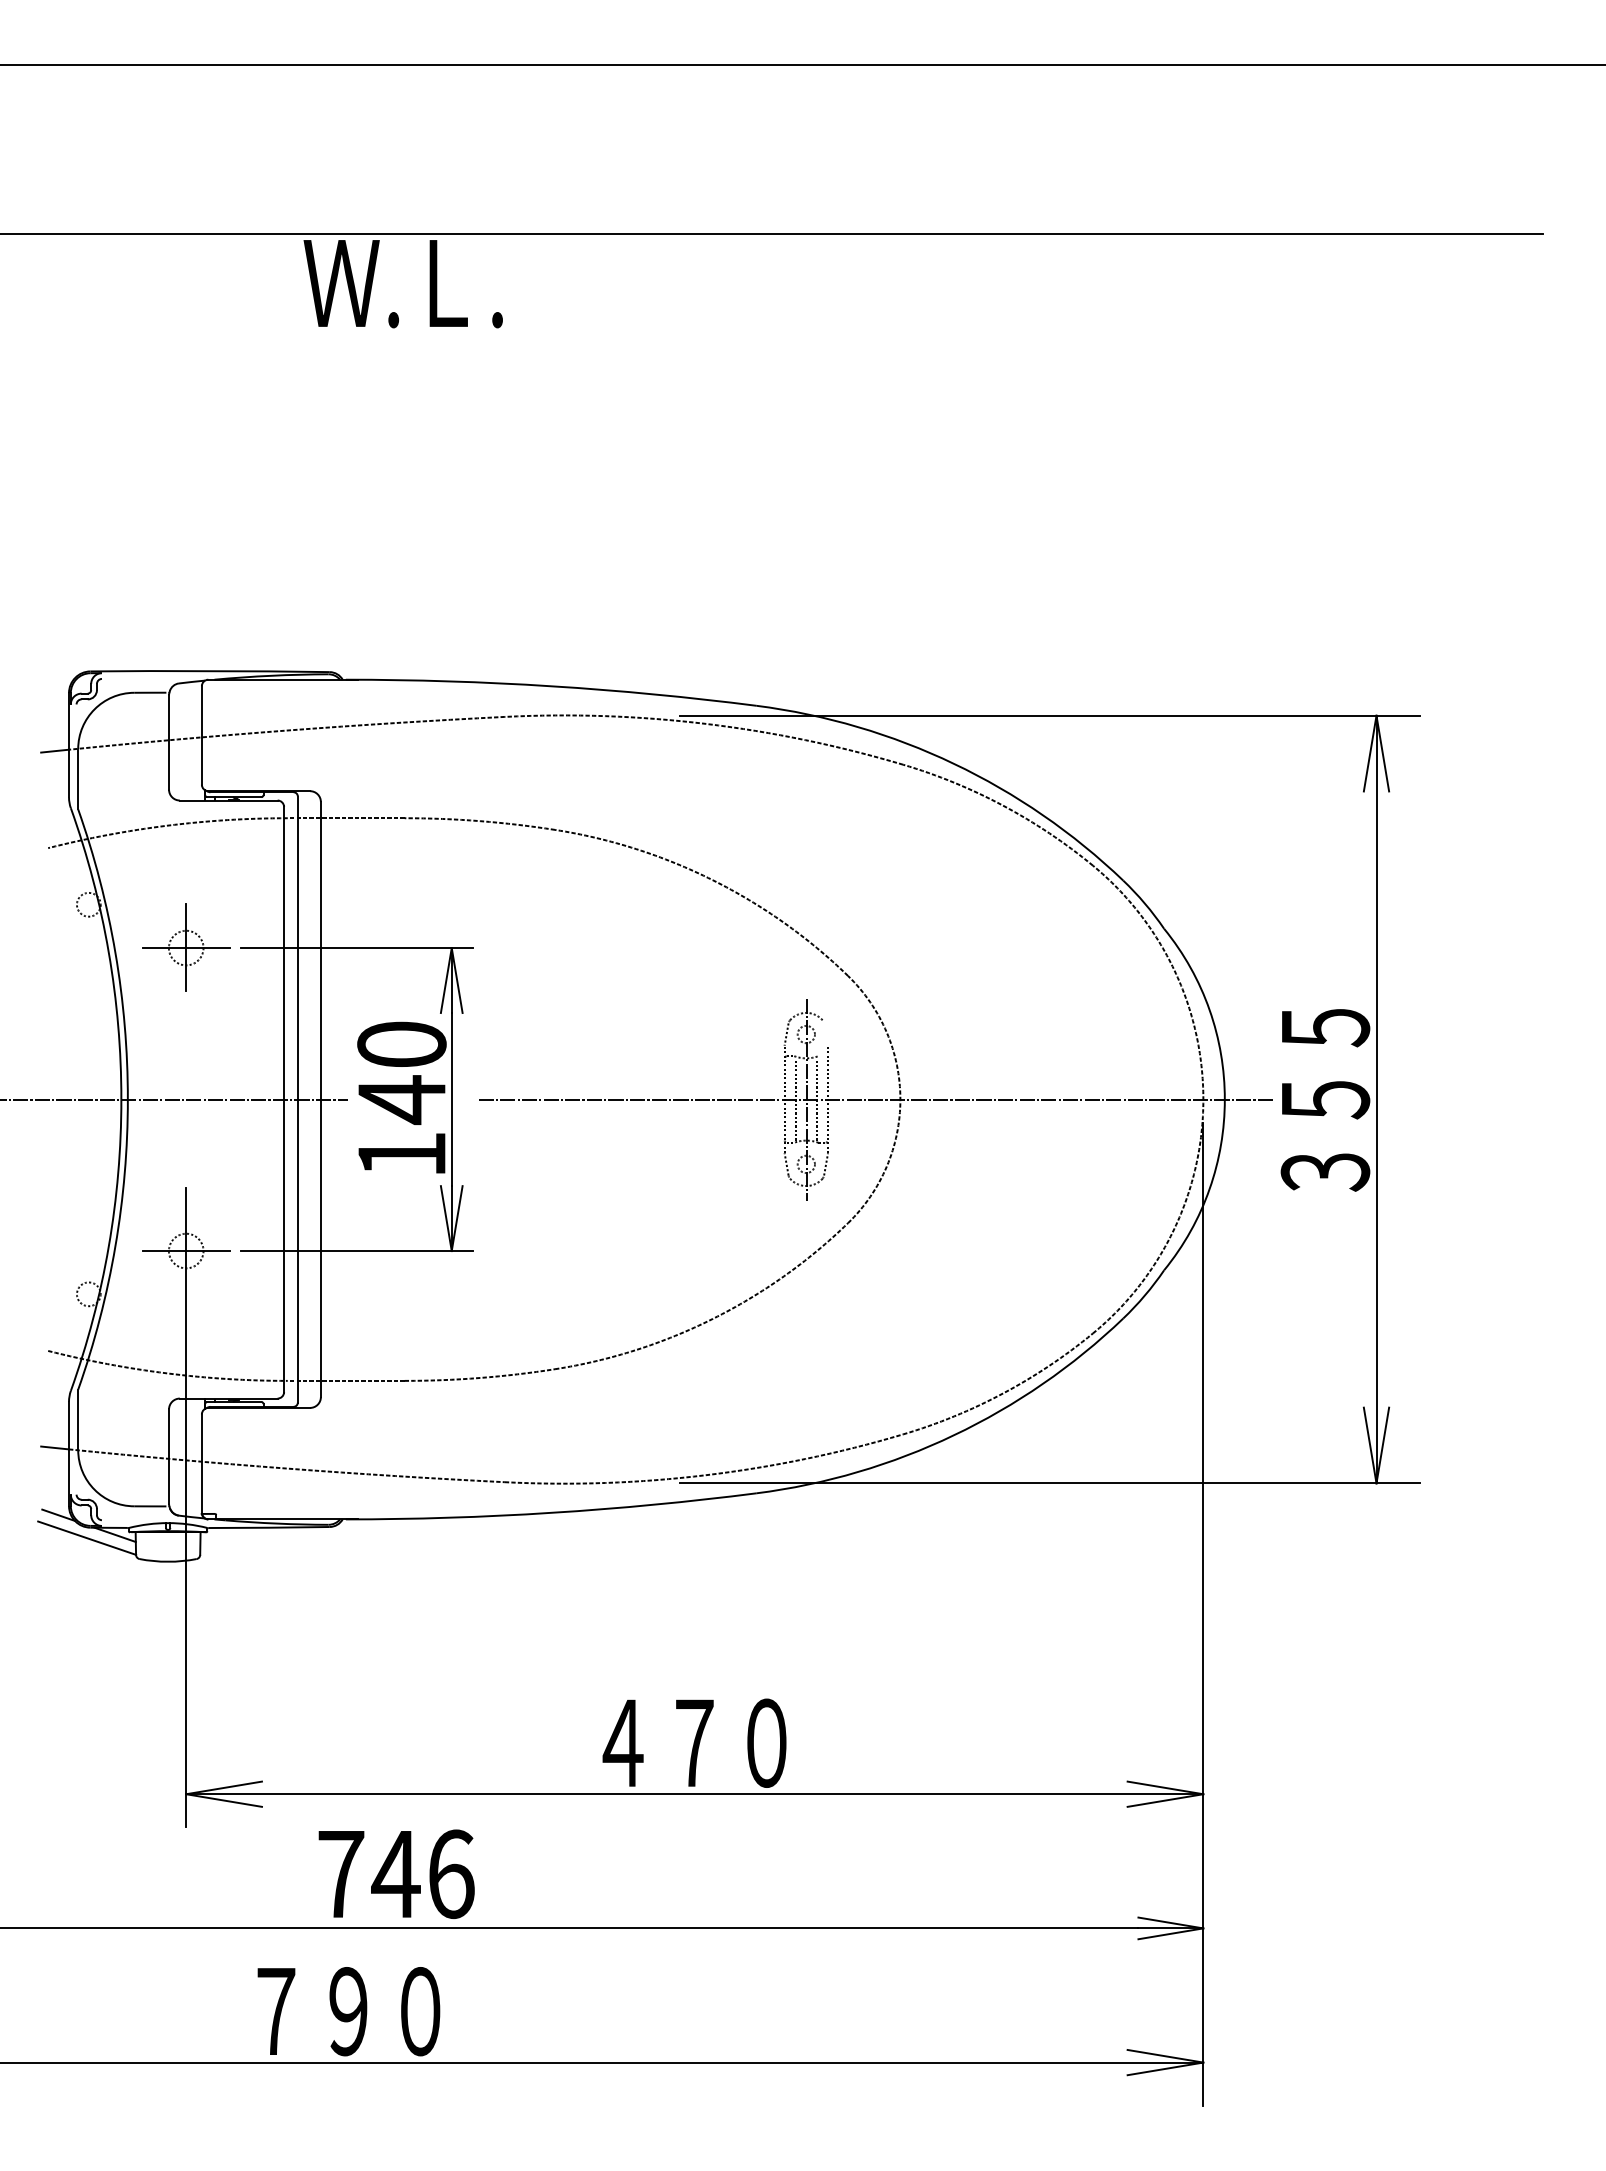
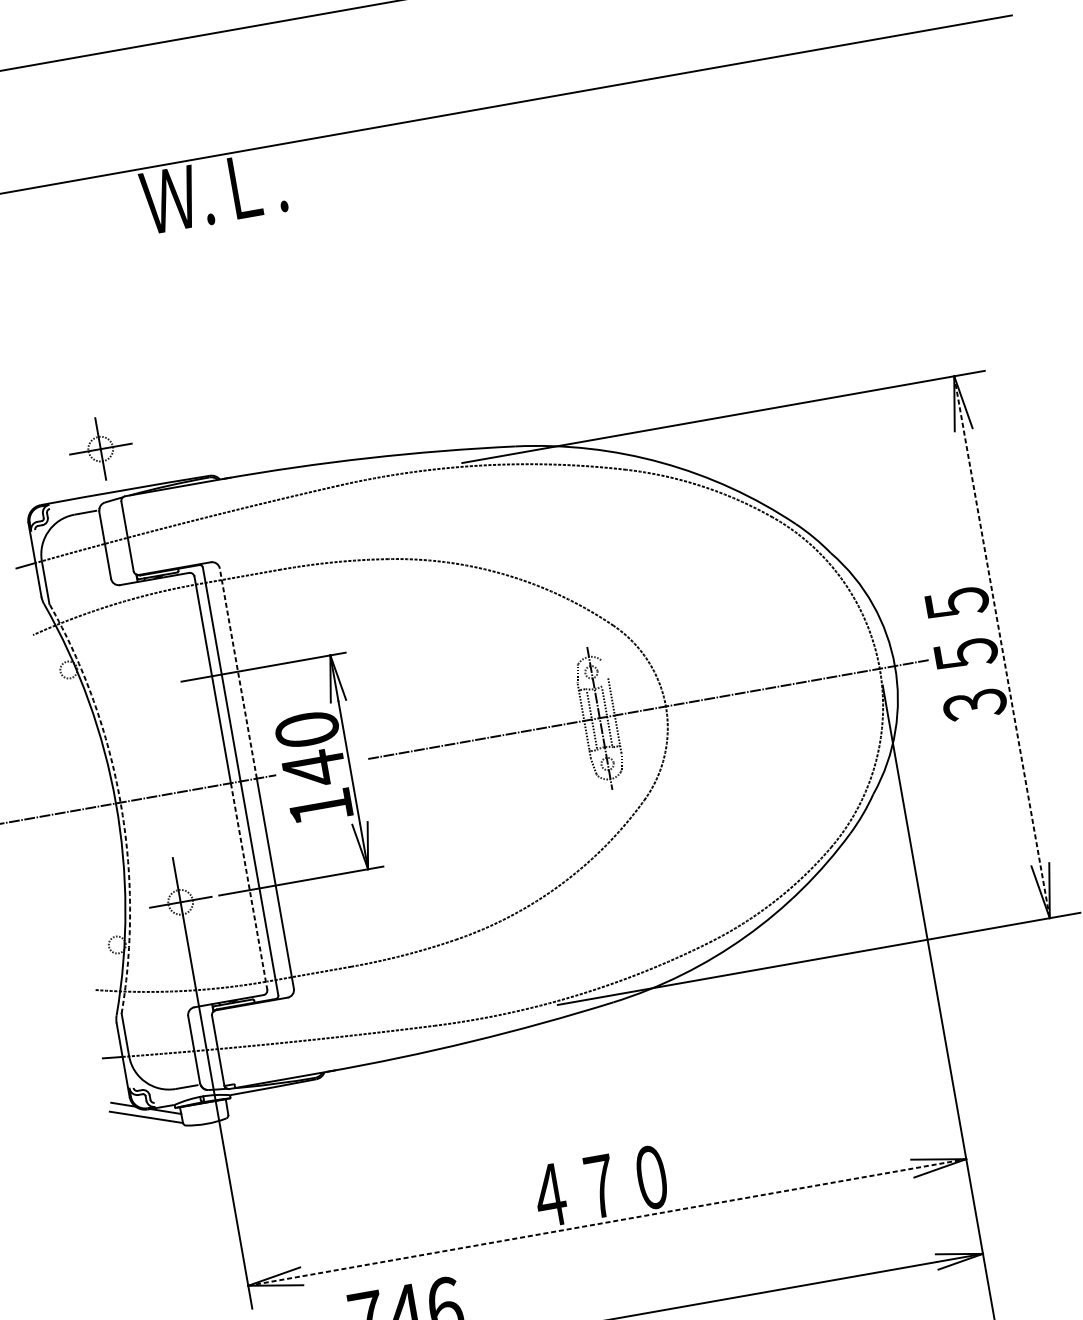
part: (186, 947) -> (100, 448), moved
line: (320, 950) -> (238, 673), solid -> dashed
arc: (127, 1099) -> (120, 802), solid -> dashed
line: (1376, 1099) -> (1002, 647), solid -> dashed
line: (284, 1246) -> (249, 886), solid -> dashed
line: (694, 1794) -> (607, 1222), solid -> dashed

